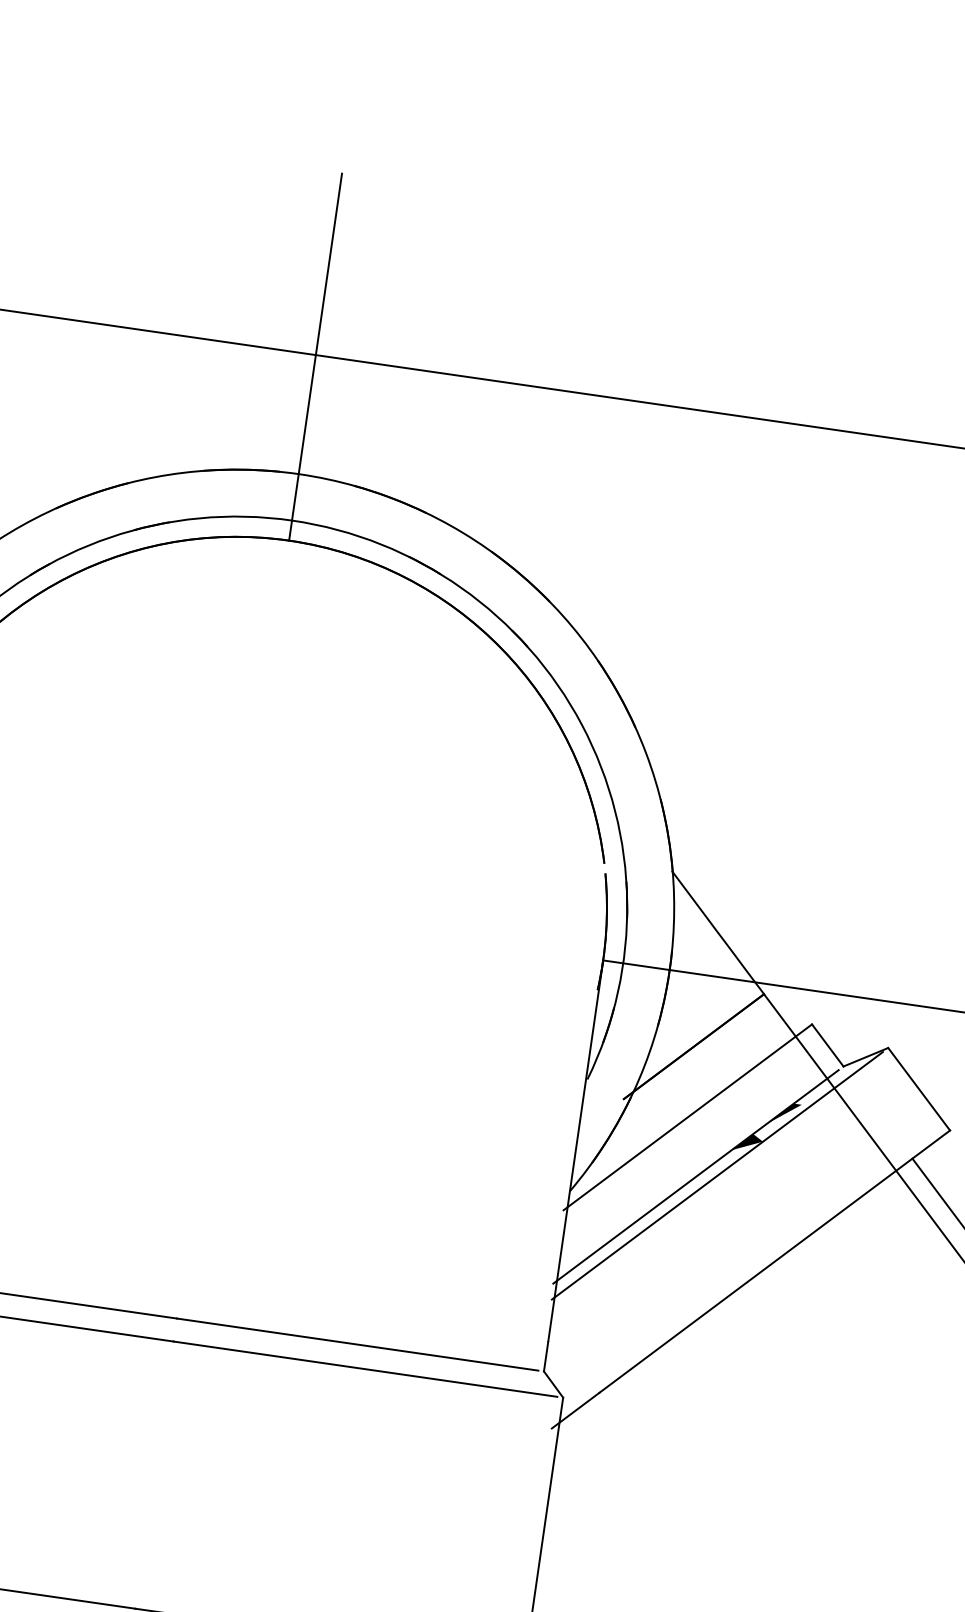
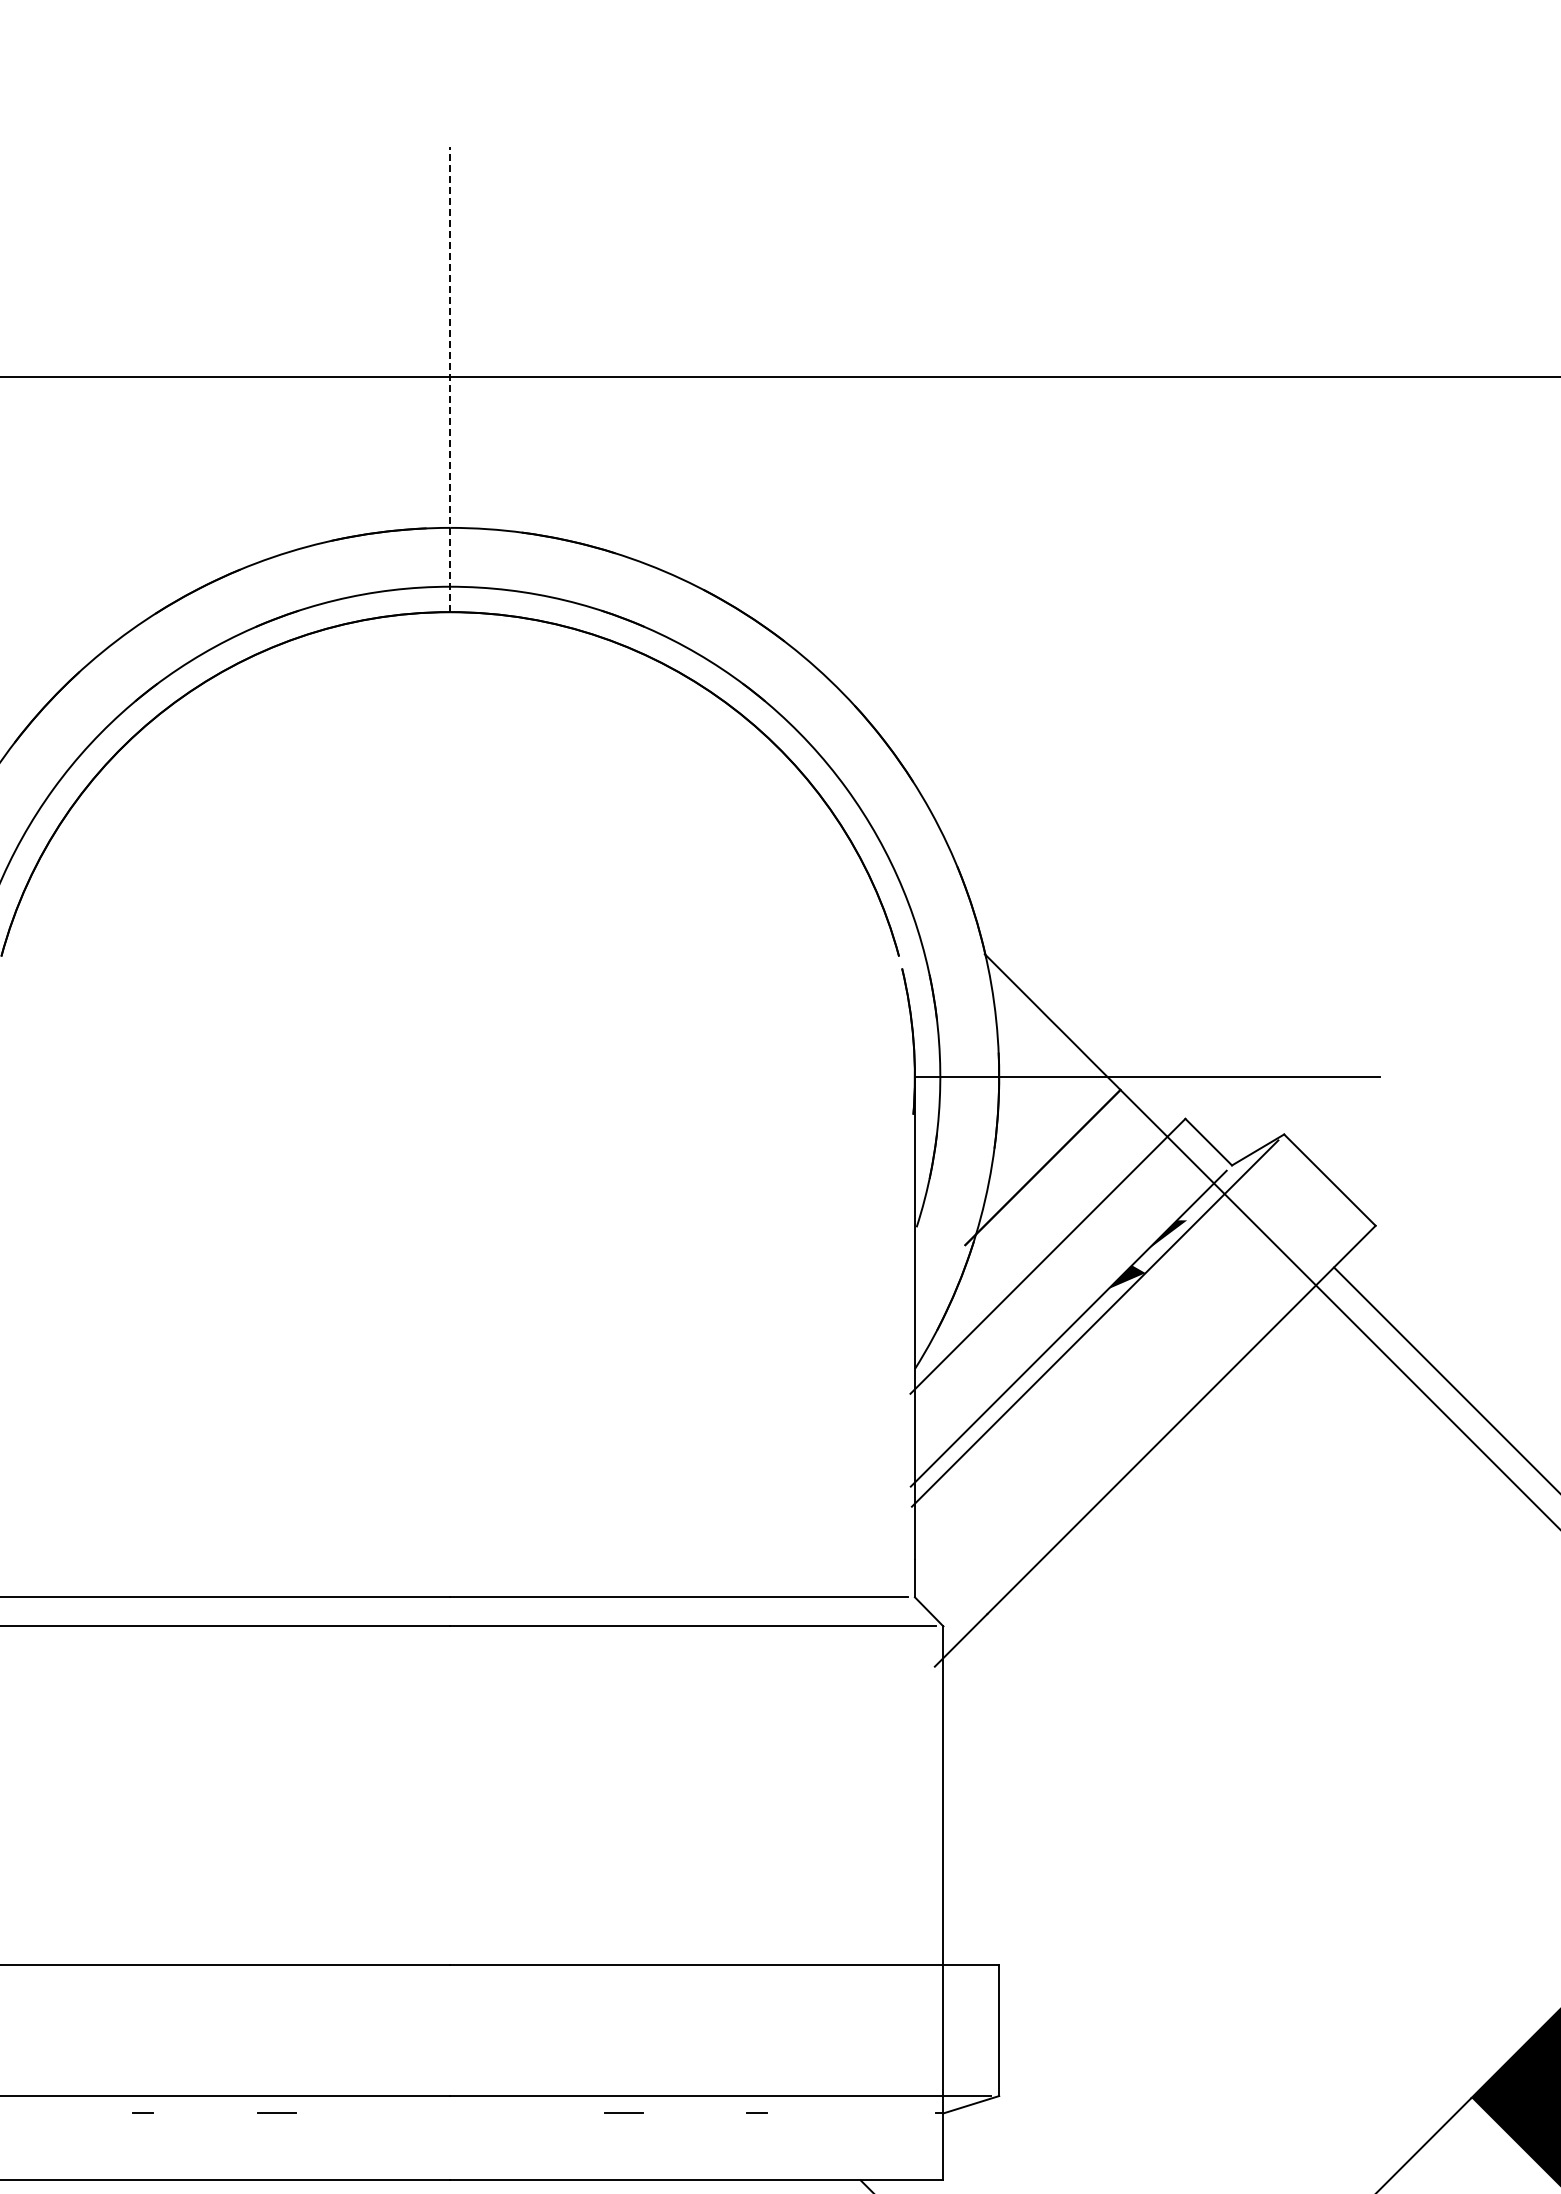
line: (315, 356) -> (450, 379), solid -> dashed

